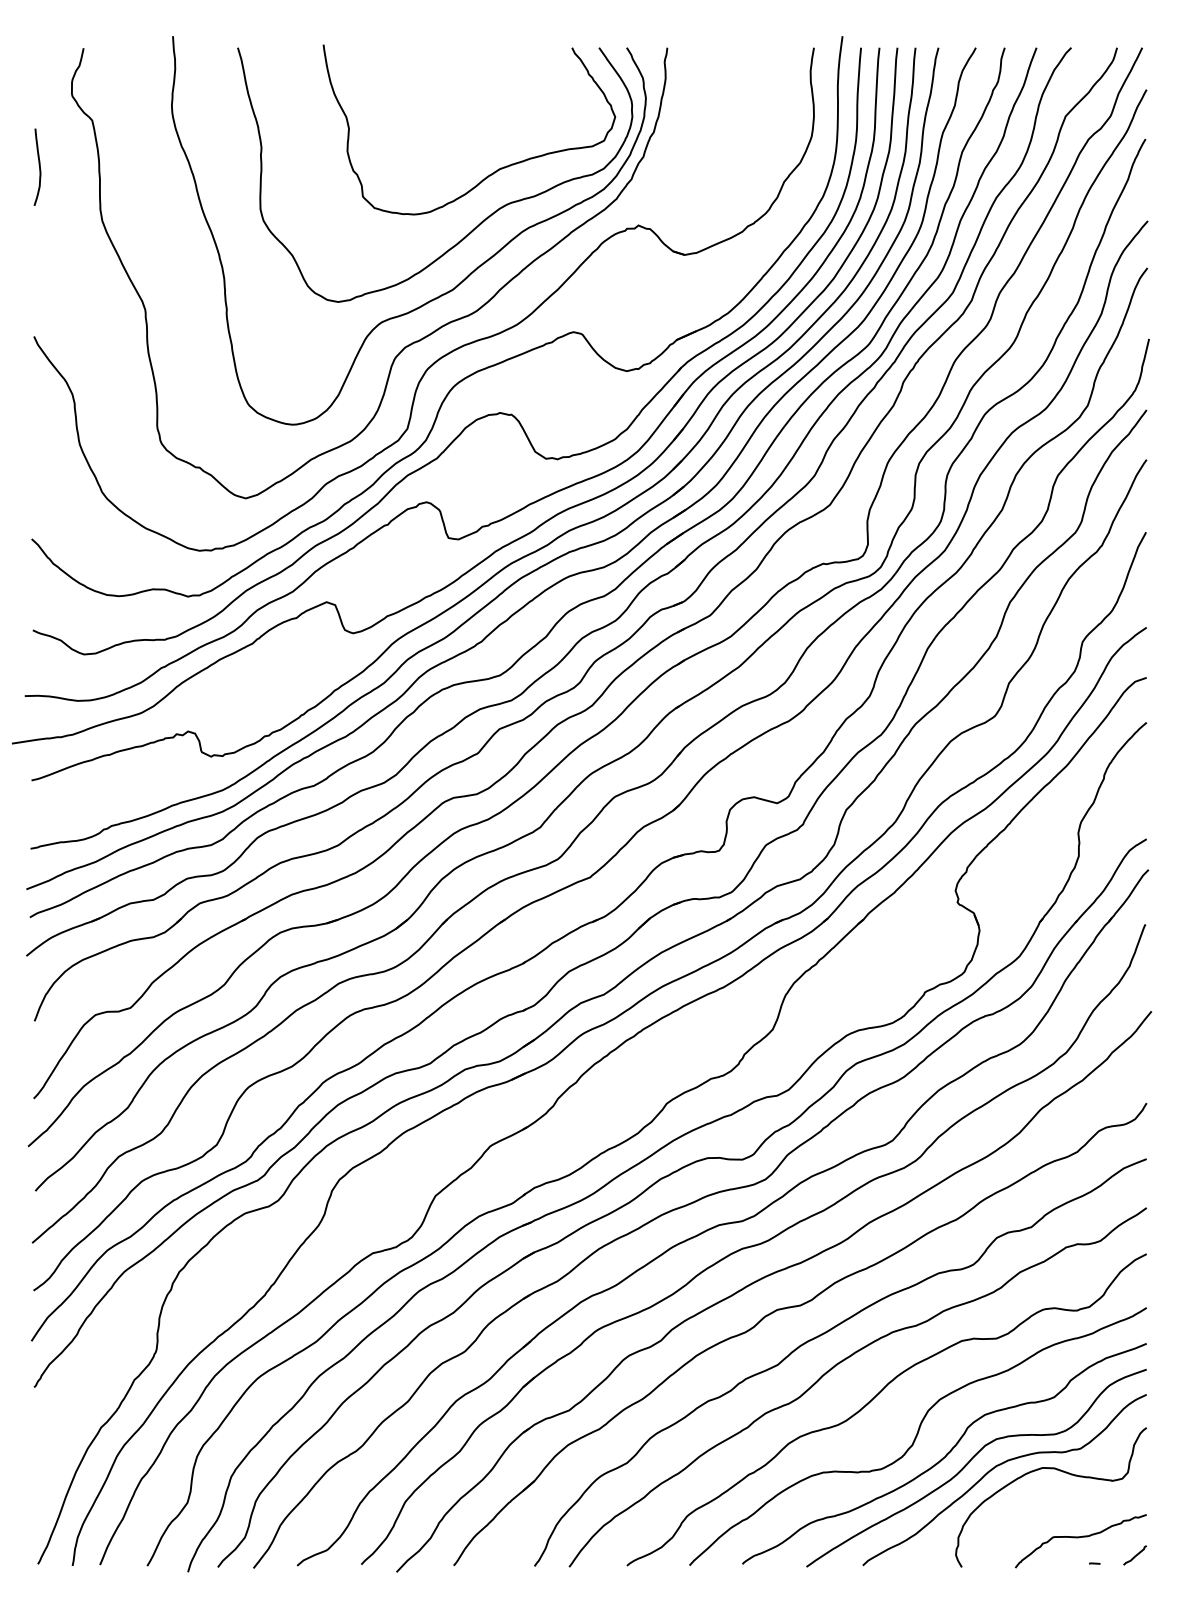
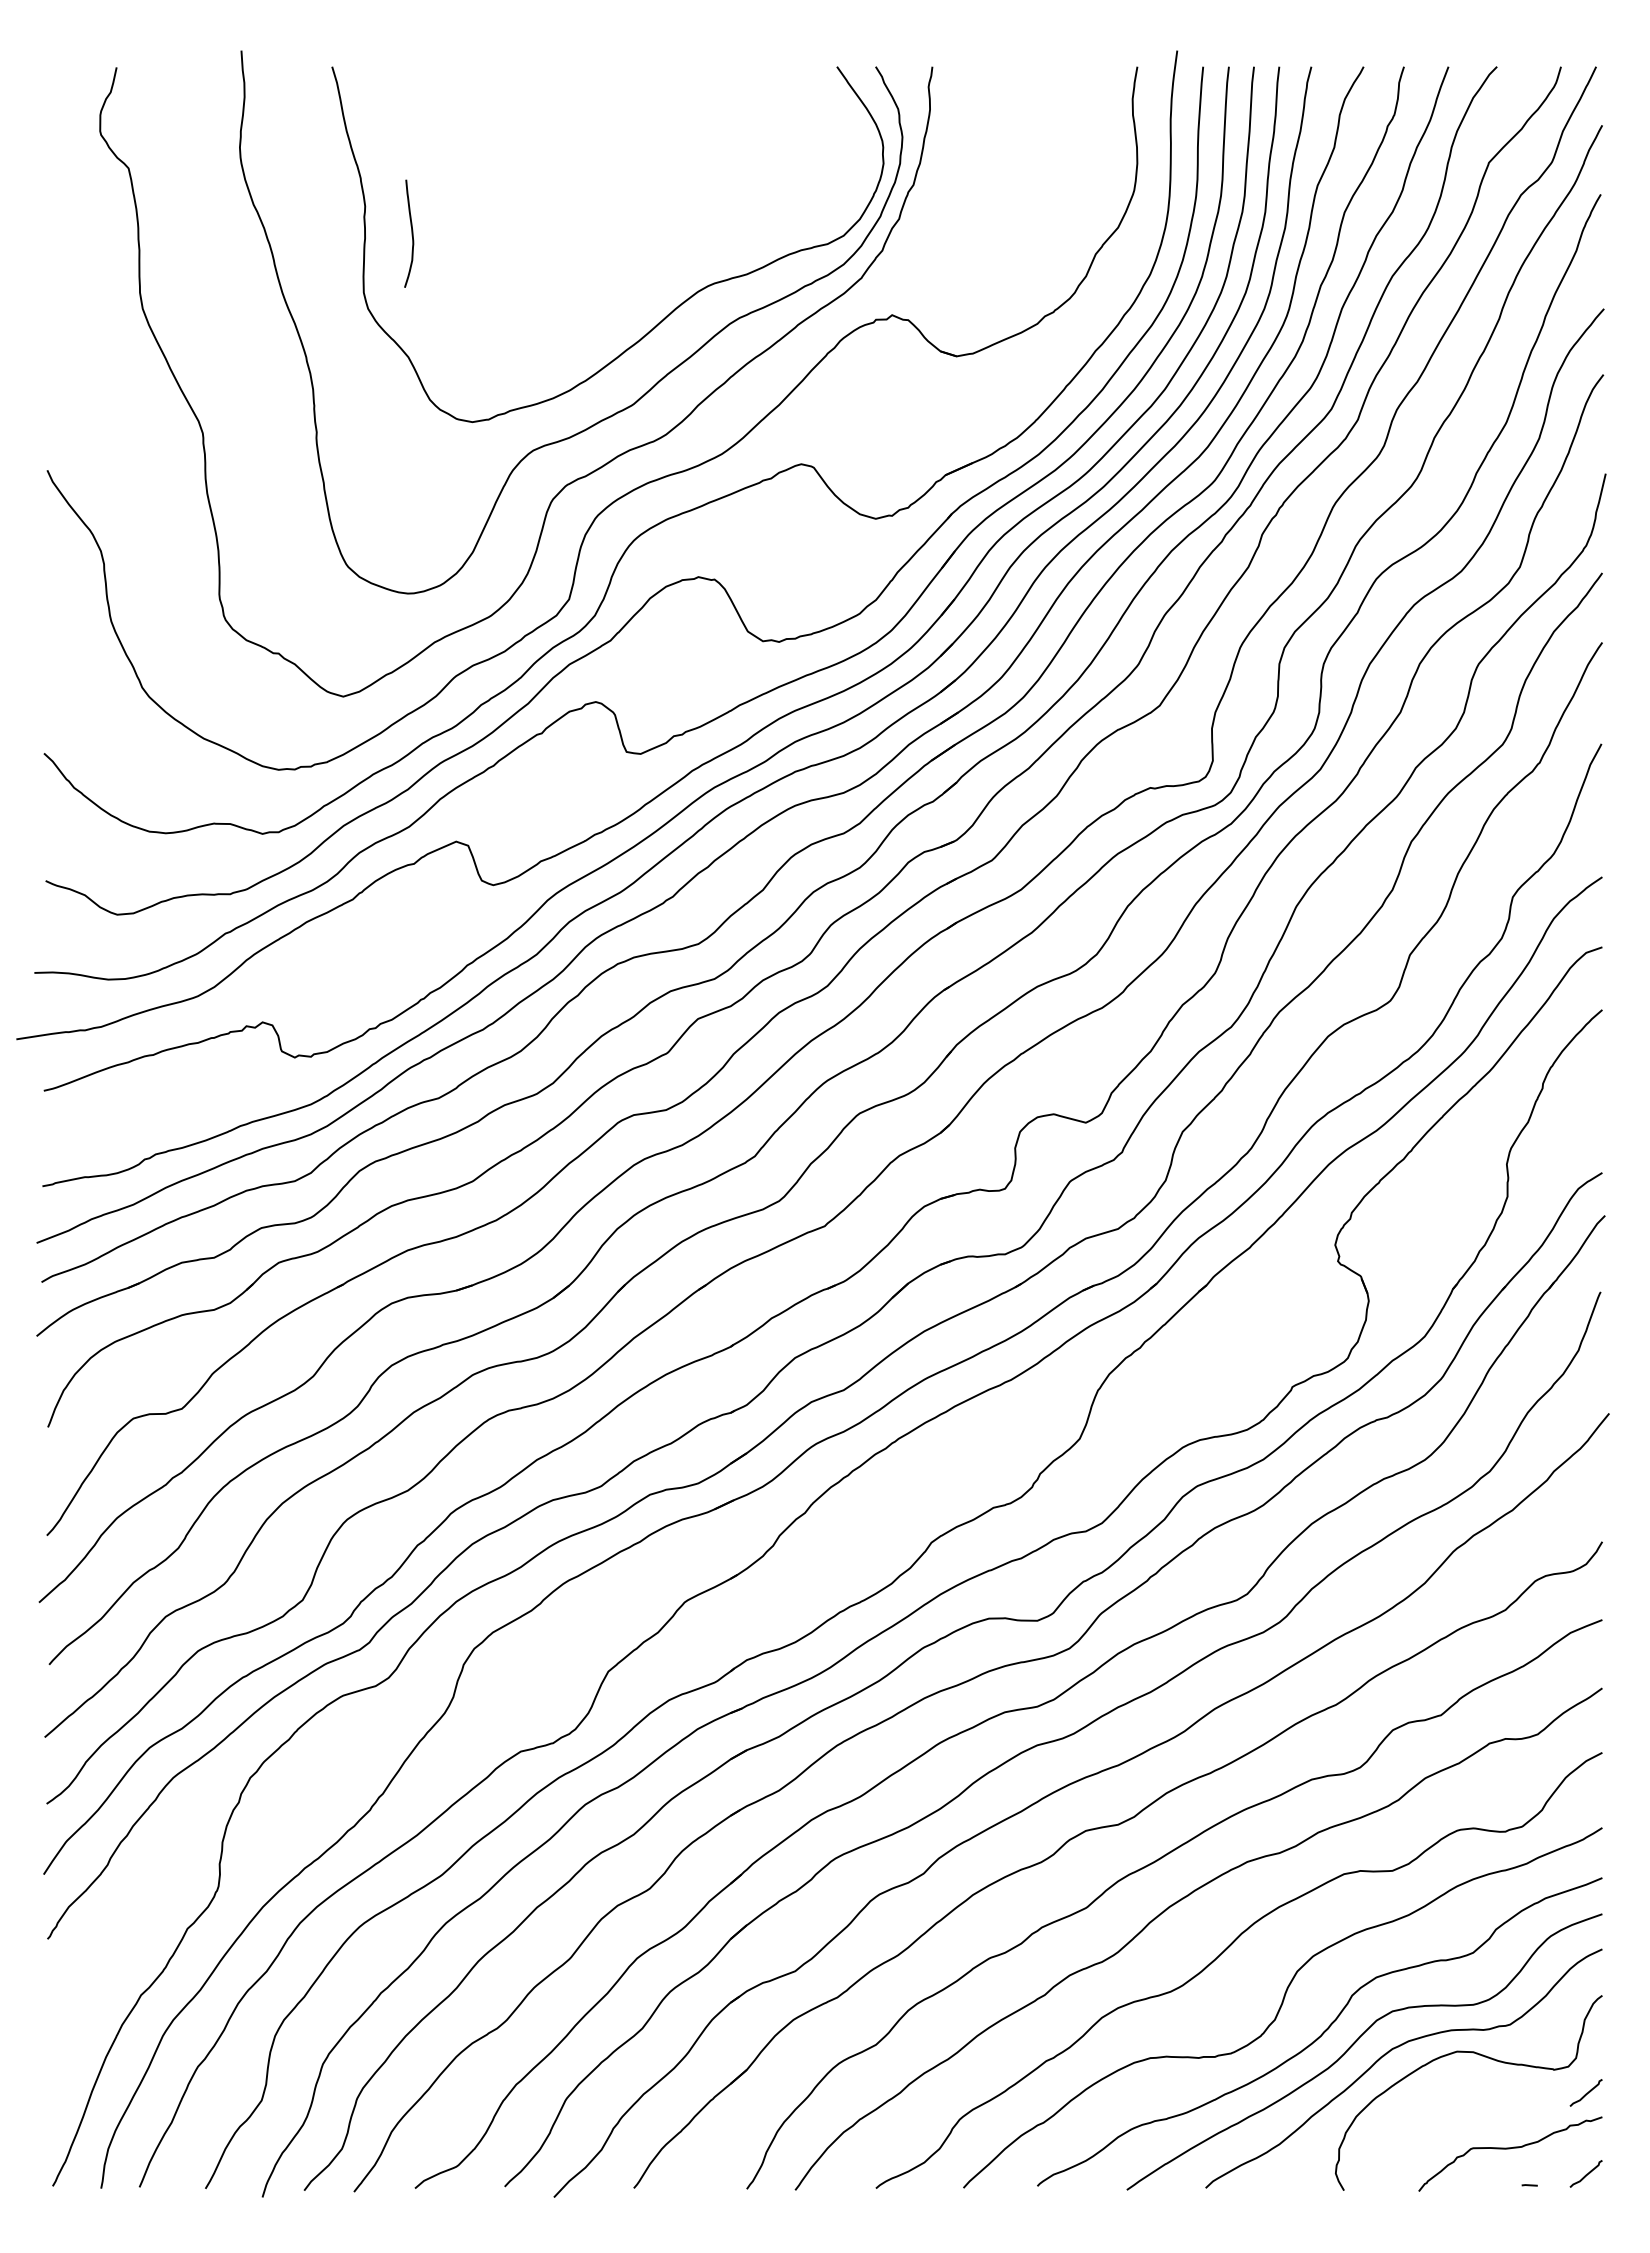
curve: (39, 167) -> (411, 233), moved
curve: (497, 169) -> (694, 237), removed
curve: (1134, 1497) -> (1585, 2093), added

